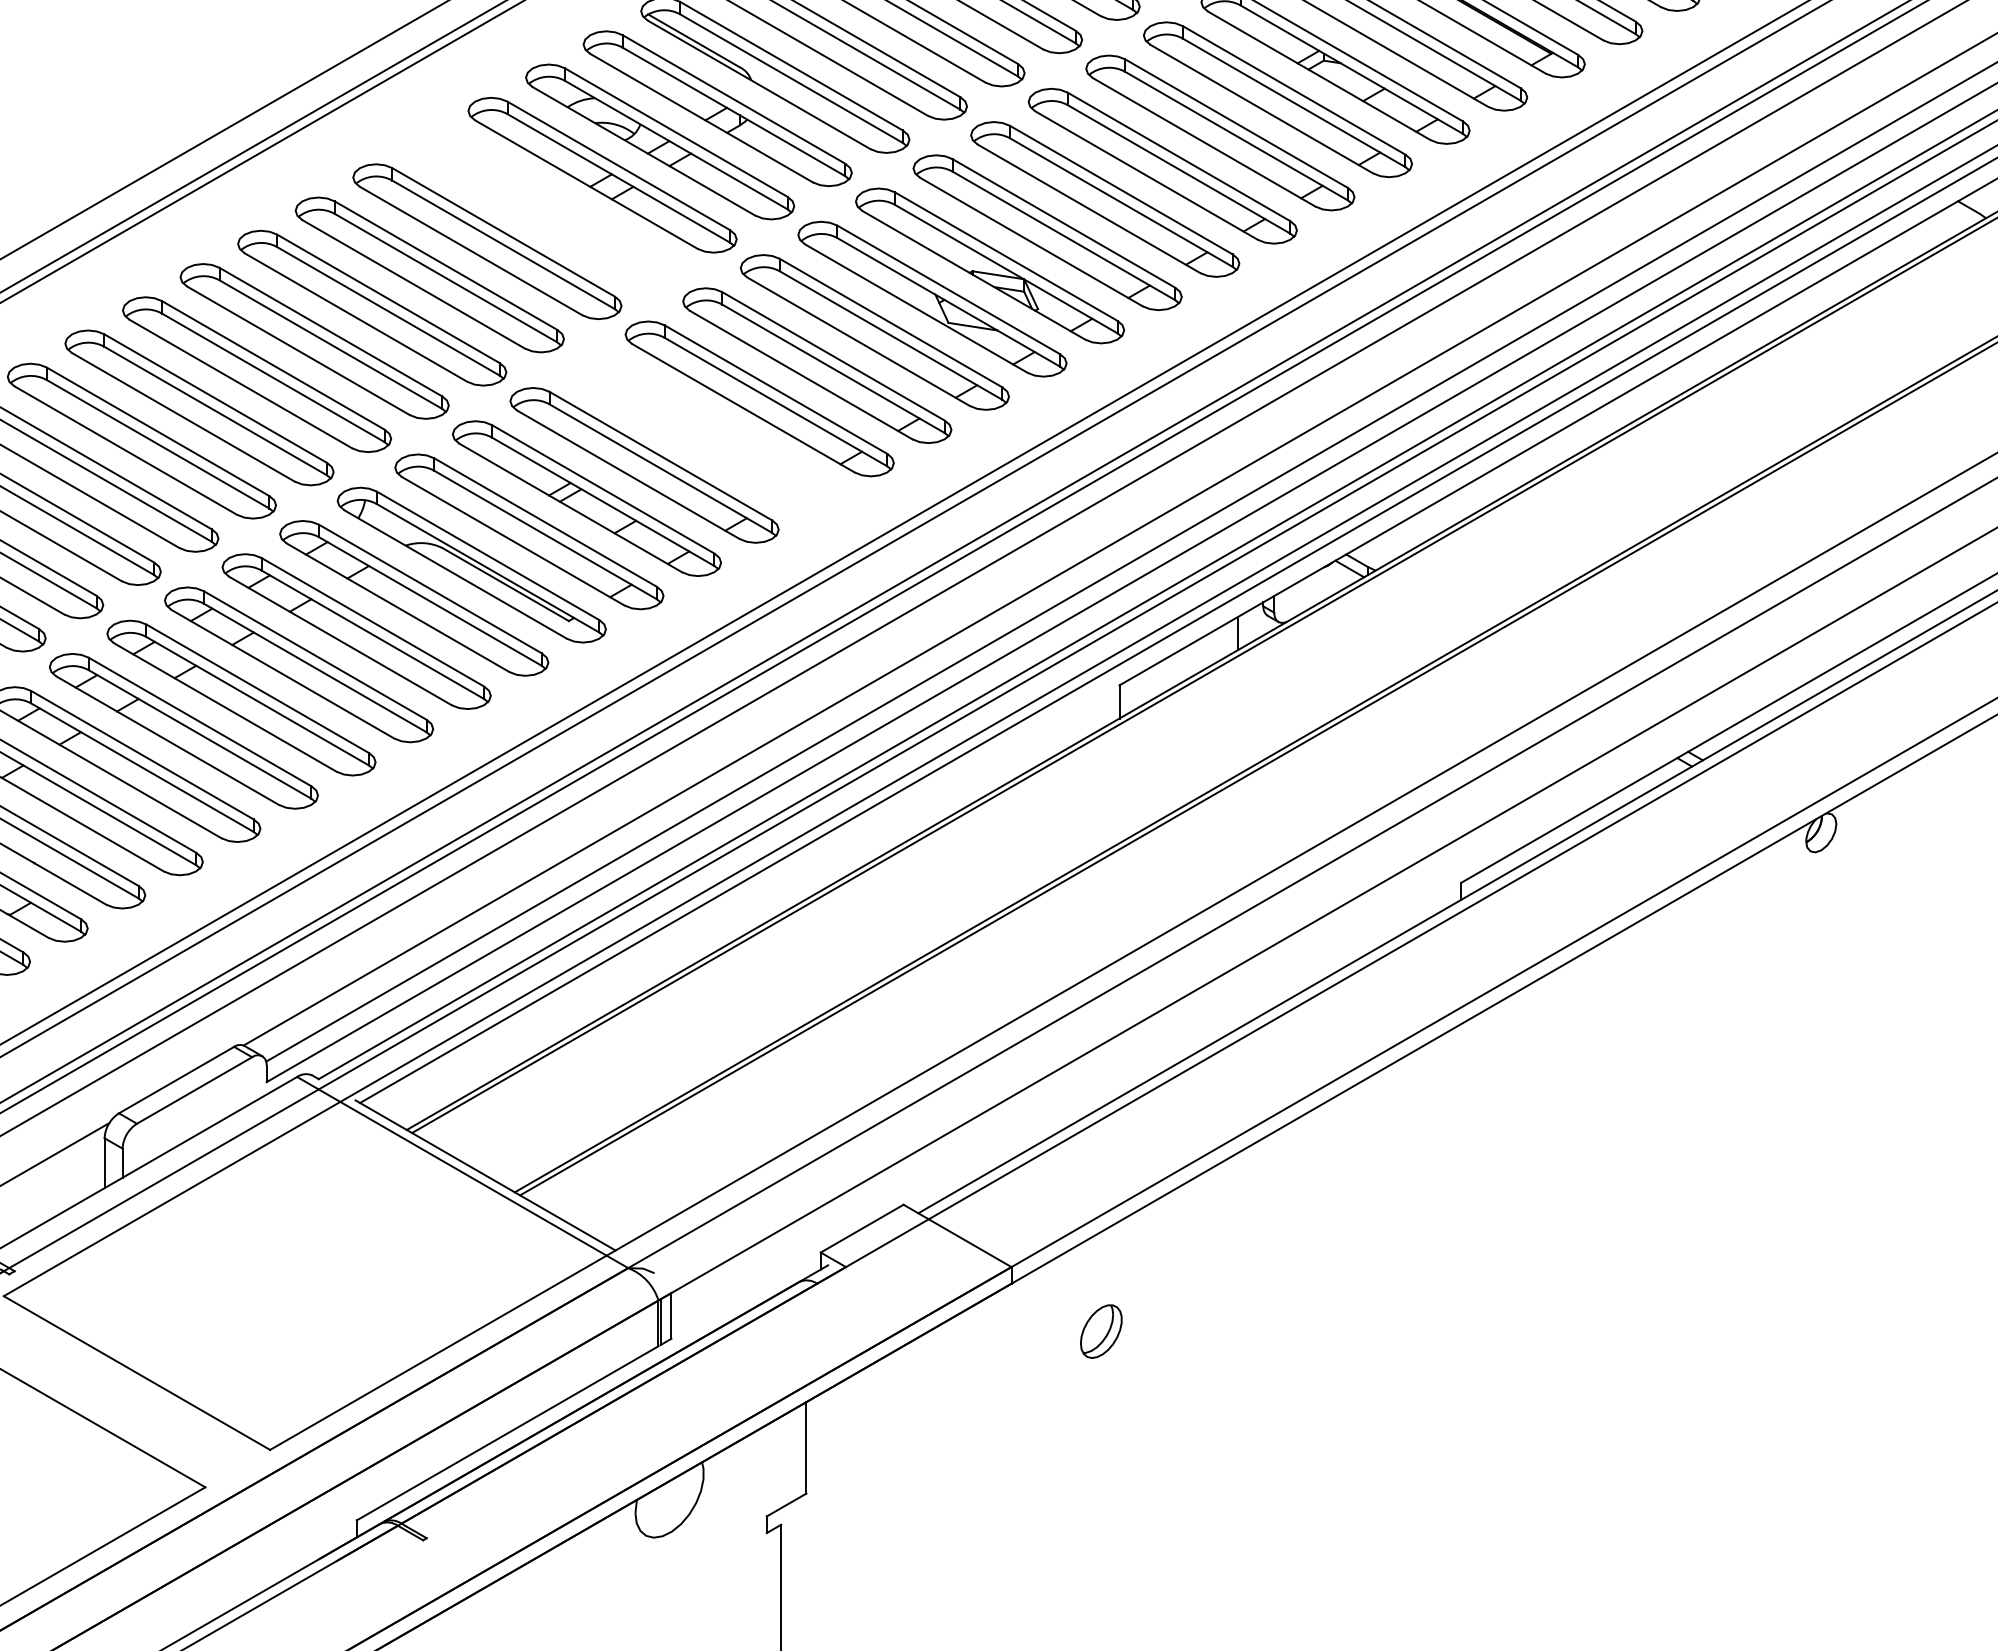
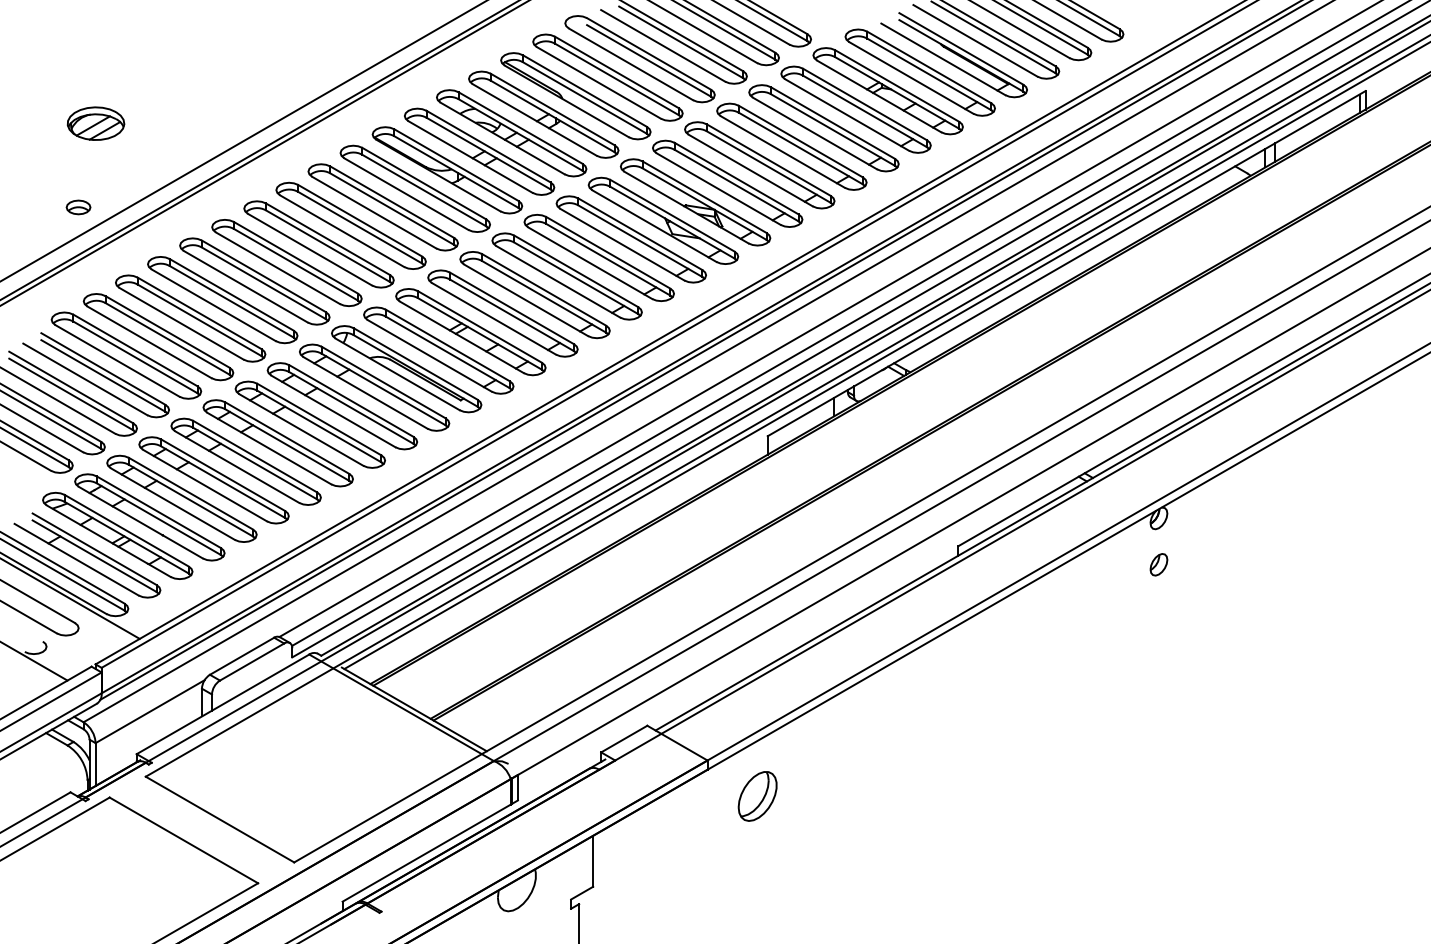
part: (545, 208) -> (447, 170), added
part: (701, 432) -> (534, 295), added
part: (1820, 915) -> (1158, 564), added
part: (1101, 1331) -> (757, 796), size x1.67

